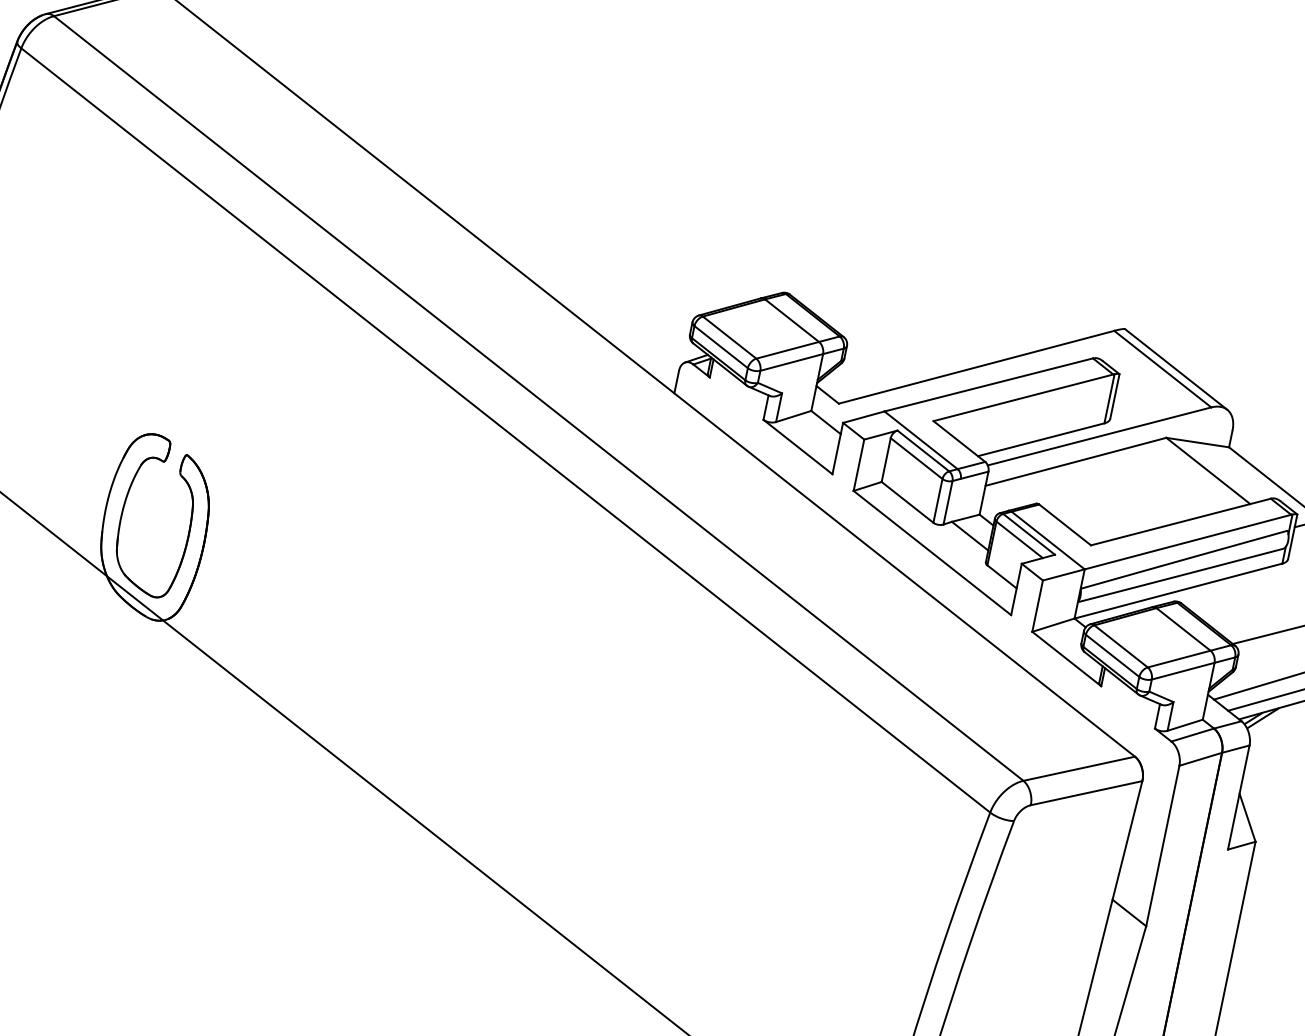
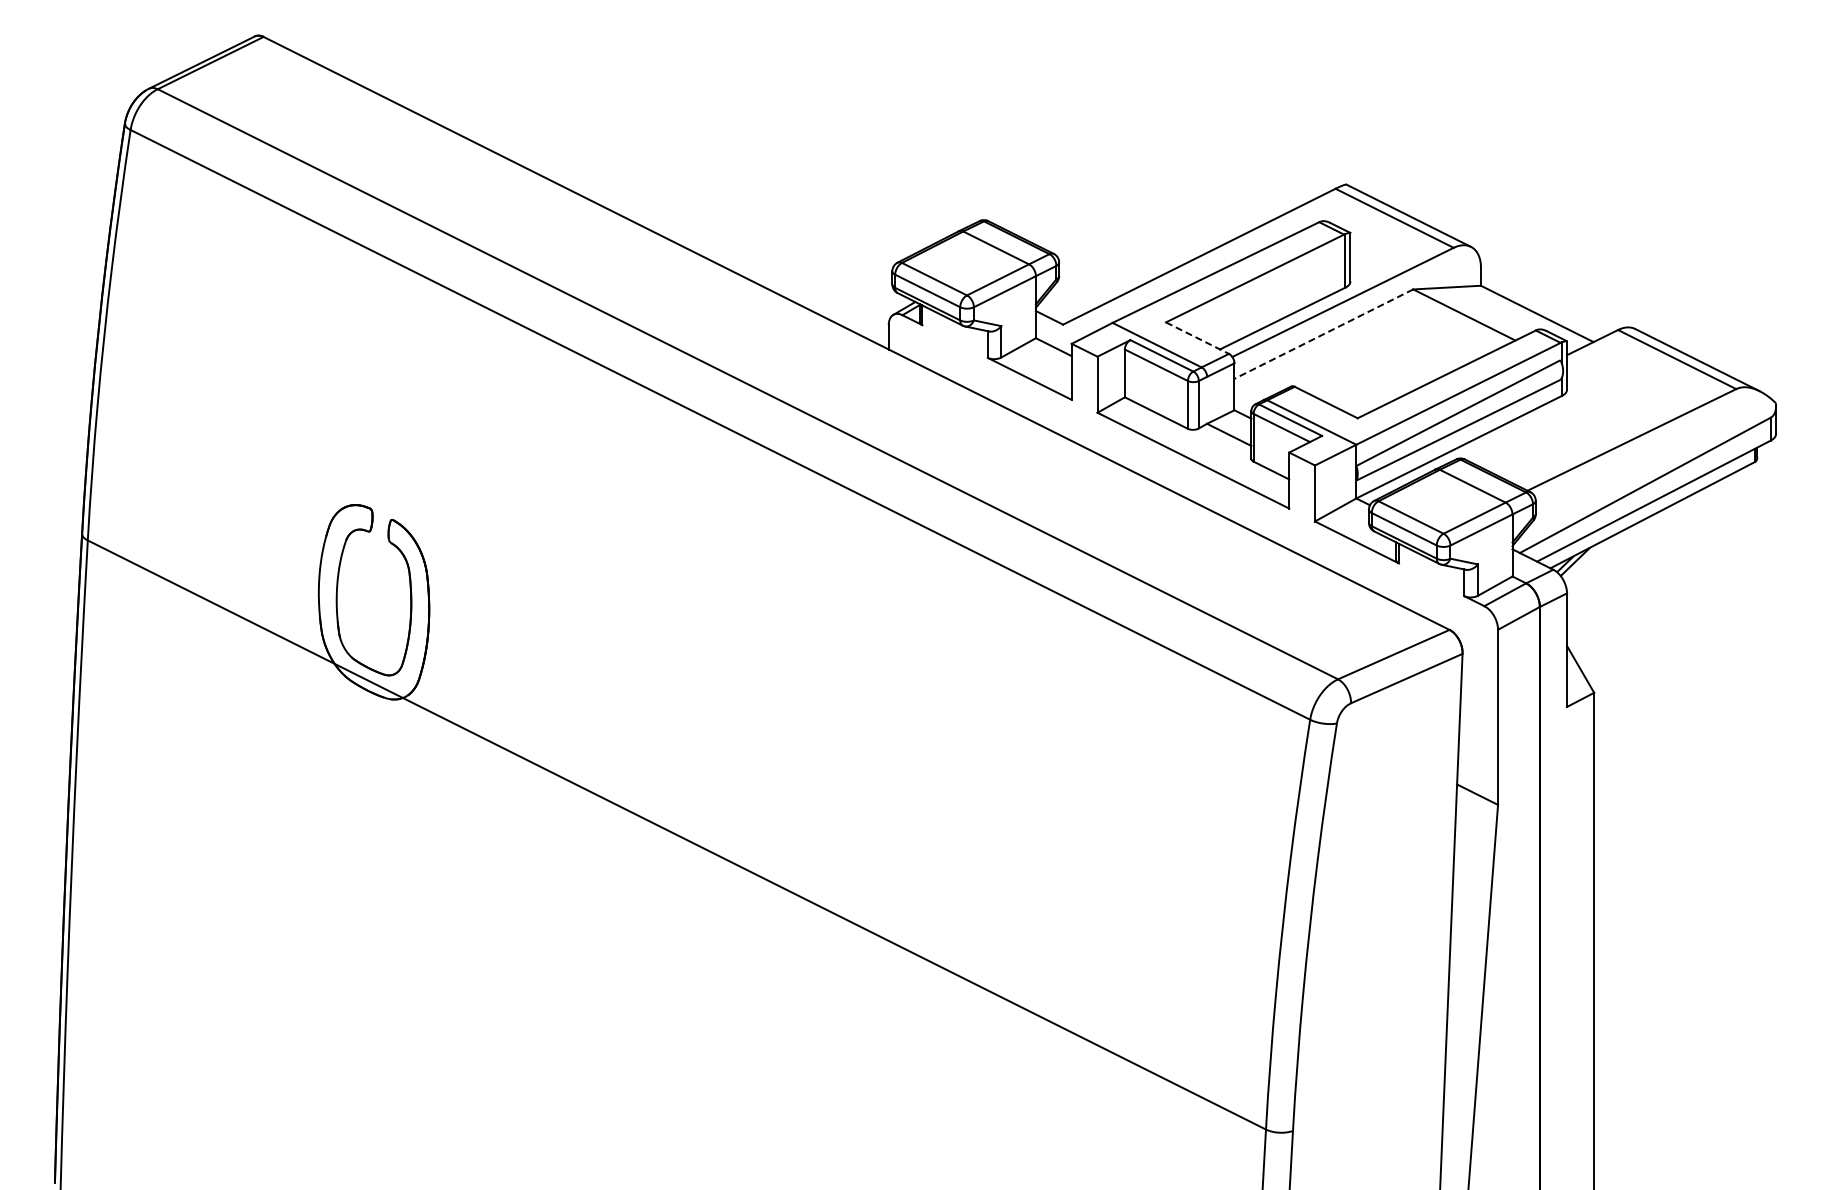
line: (959, 441) -> (1197, 338), solid -> dashed
line: (1075, 462) -> (1323, 334), solid -> dashed

